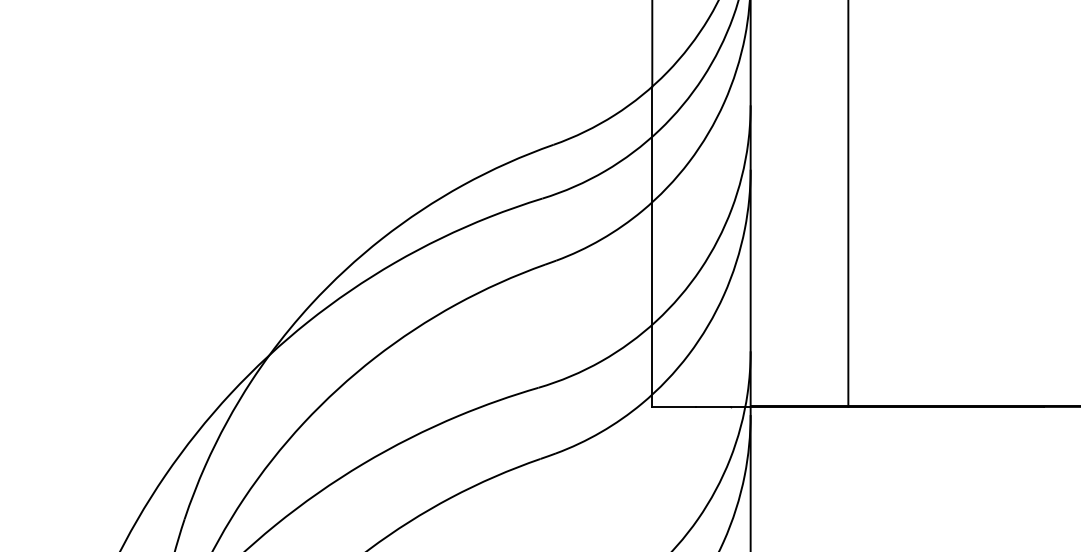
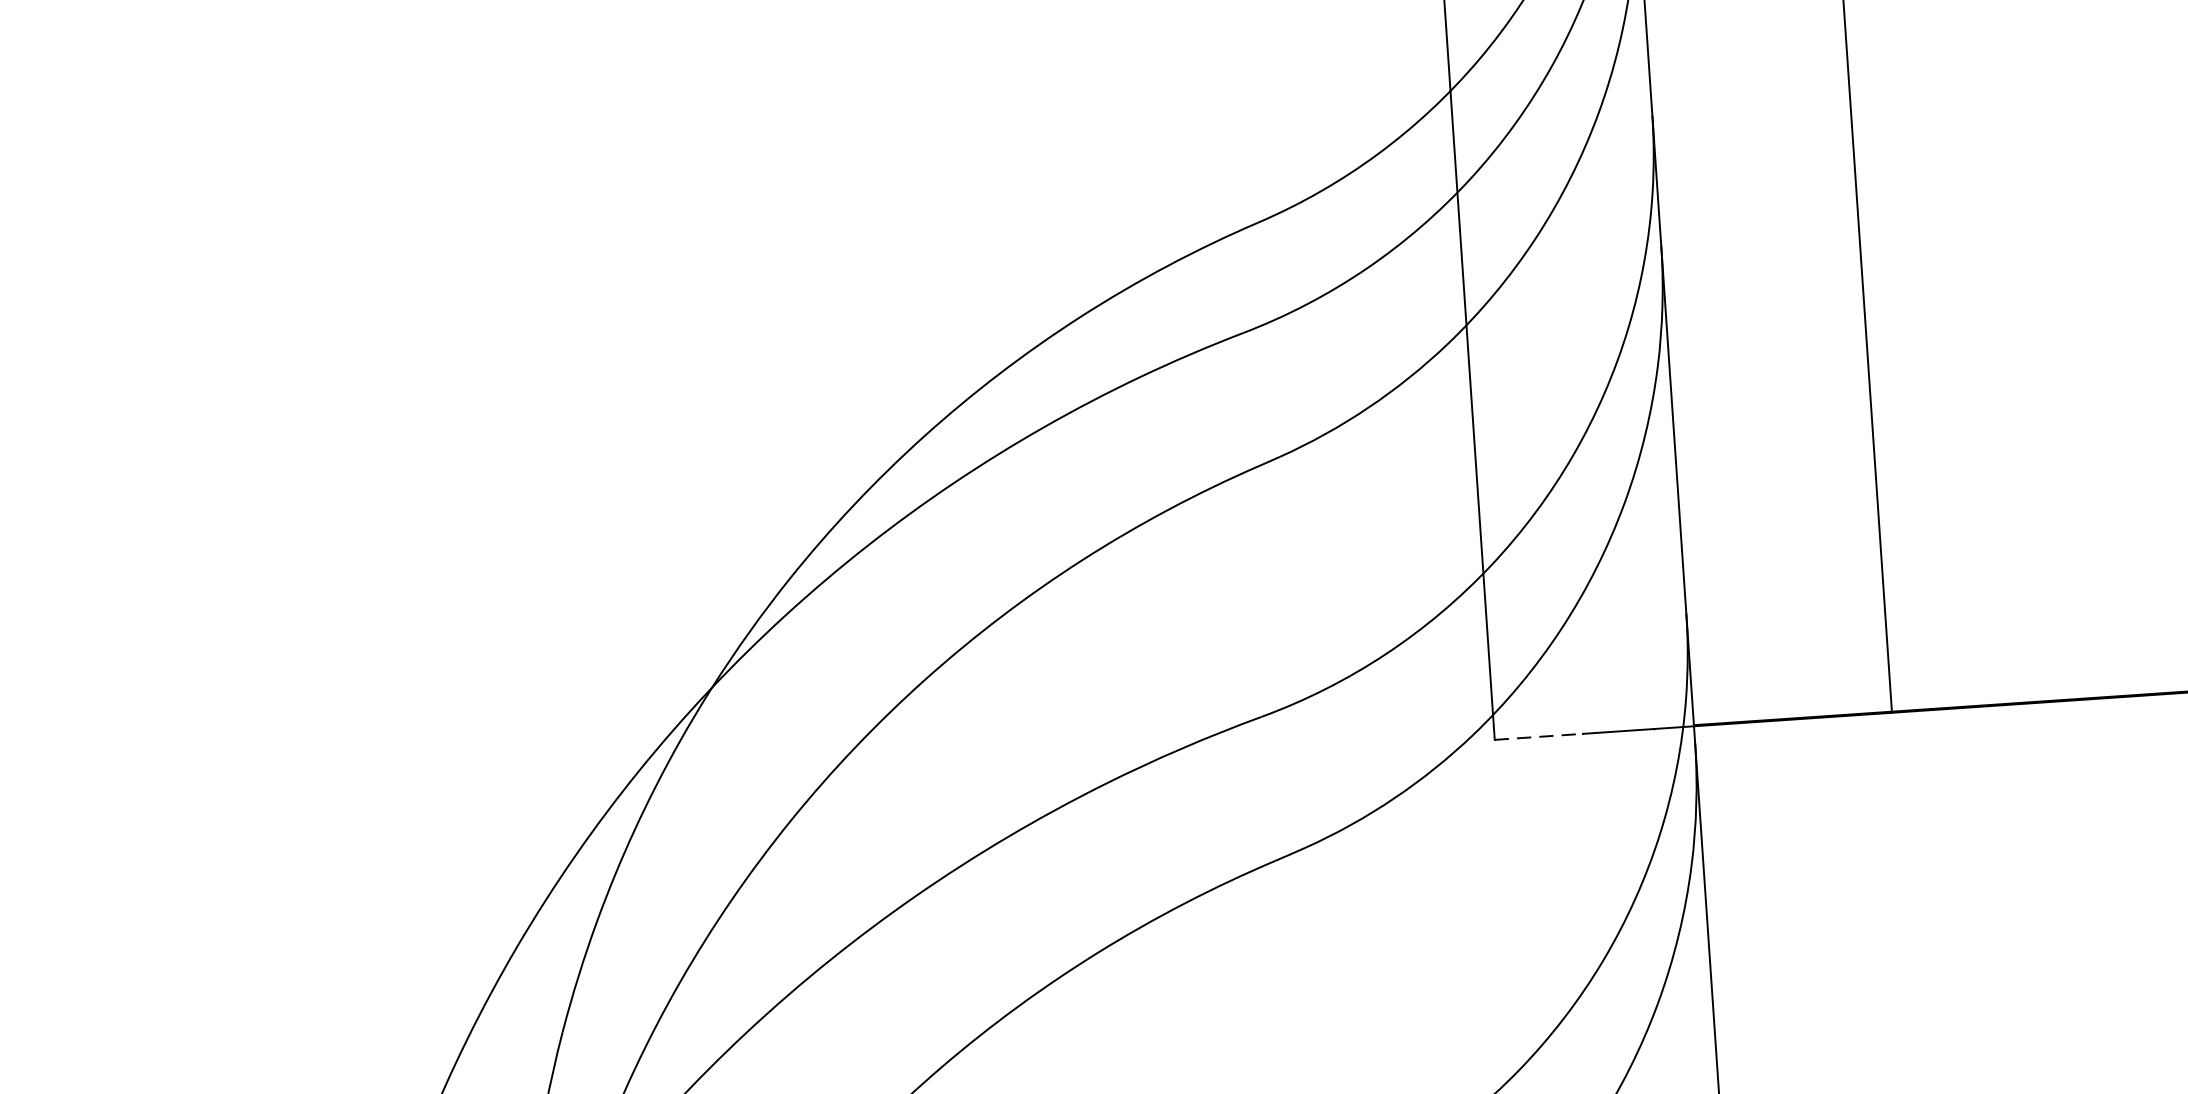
line: (674, 406) -> (1539, 736), solid -> dashed

